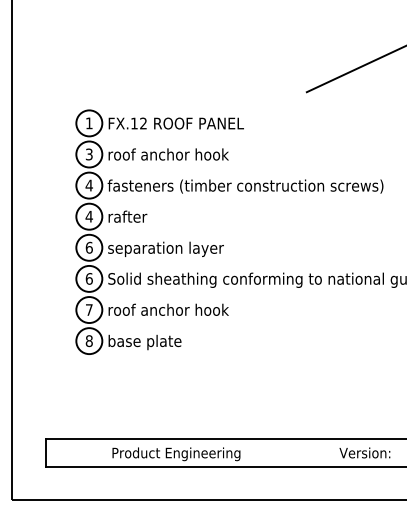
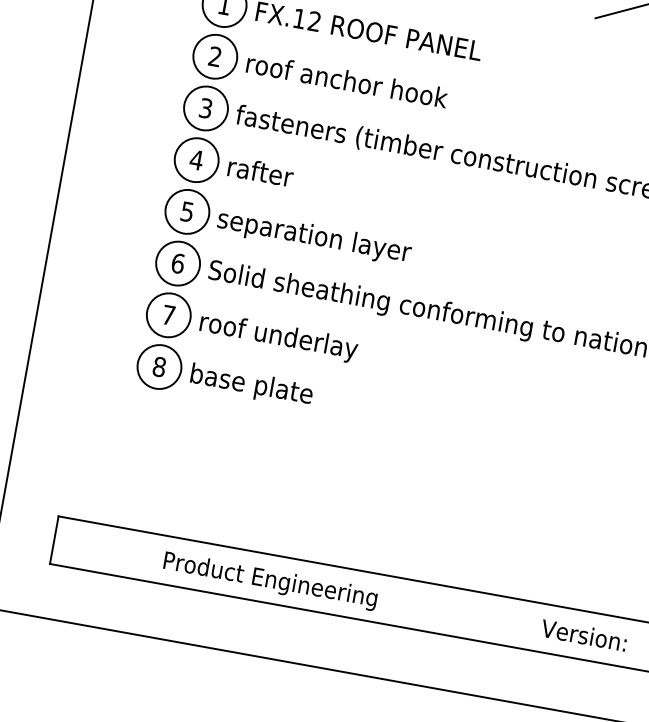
text: (89, 154) -> (215, 56), 3 -> 2
text: (88, 185) -> (204, 108), 4 -> 3
text: (88, 247) -> (186, 211), 6 -> 5
text: (184, 311) -> (326, 346), roof anchor hook -> roof underlay

